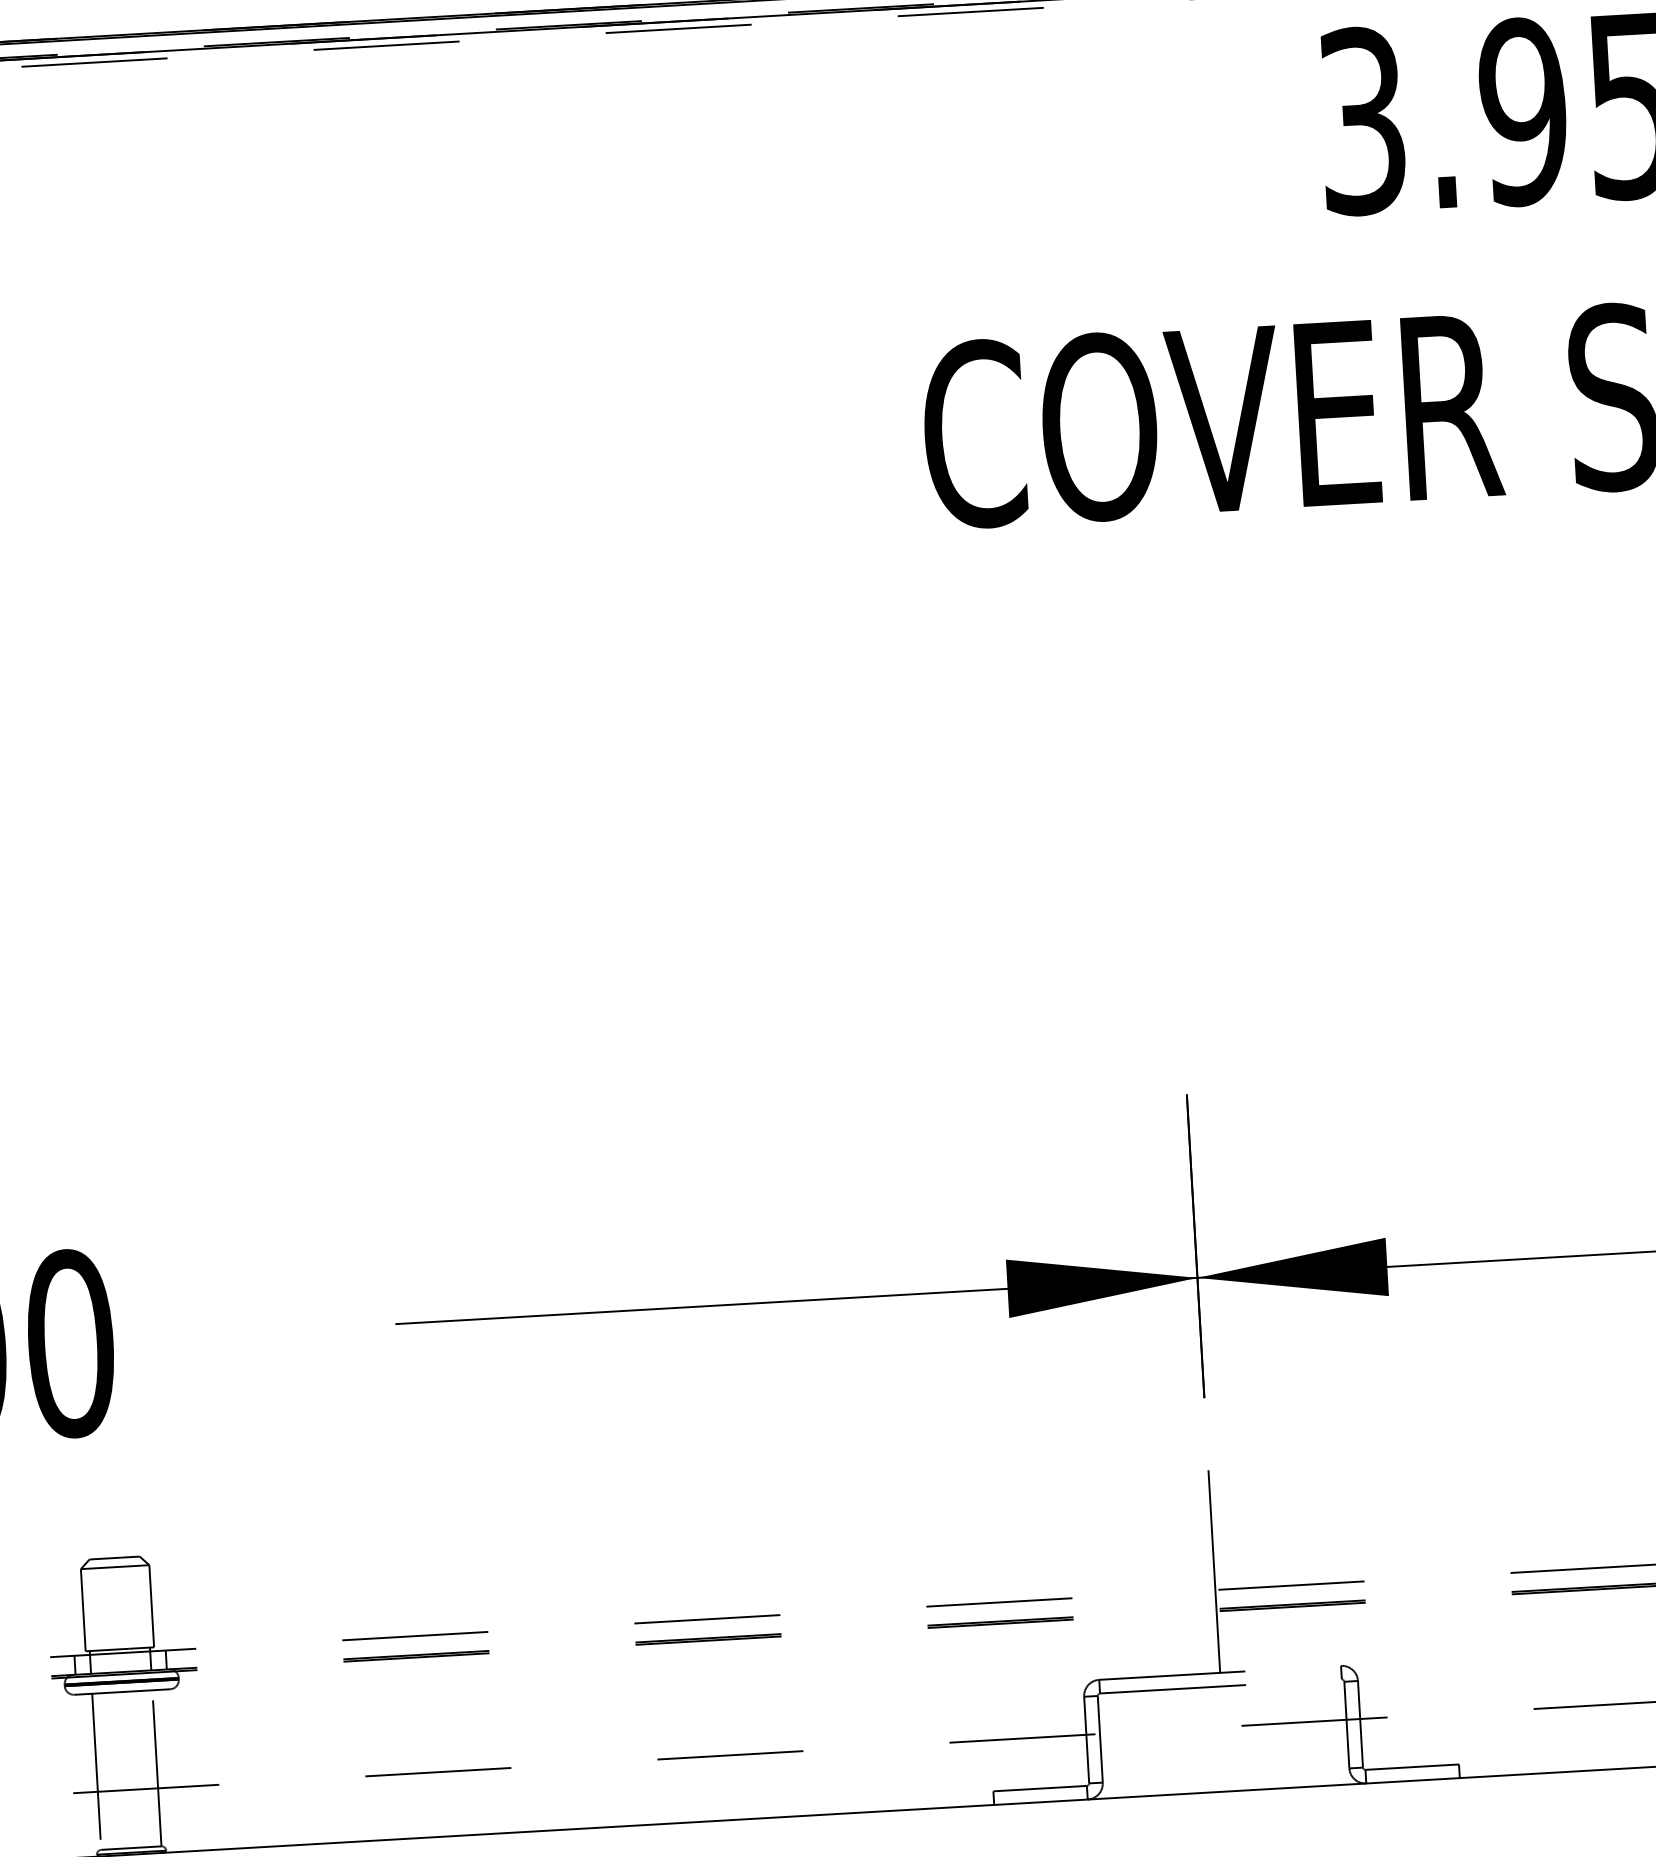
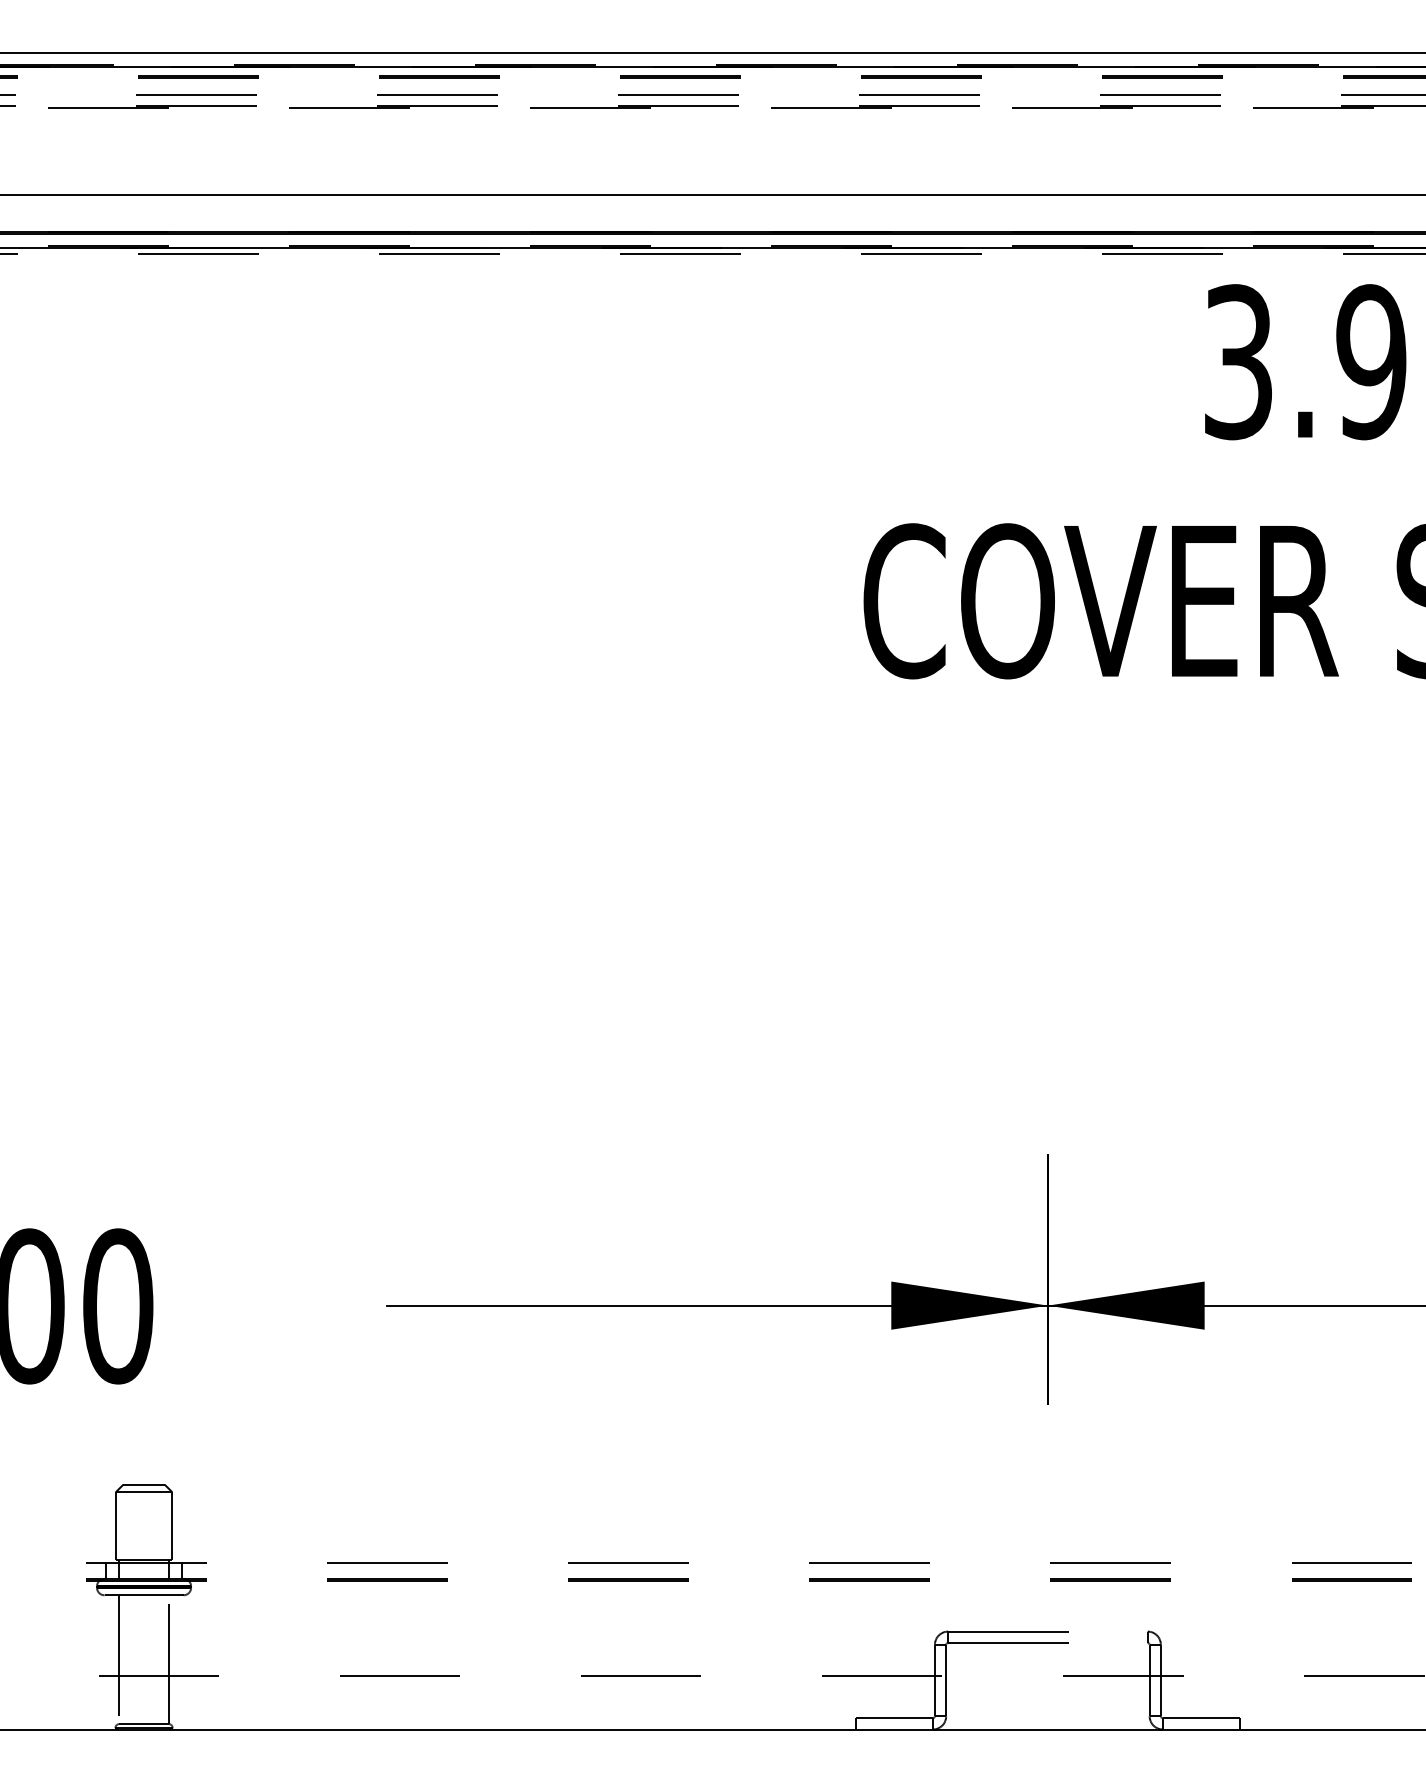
line: (1213, 1571) -> (1047, 1547), removed

